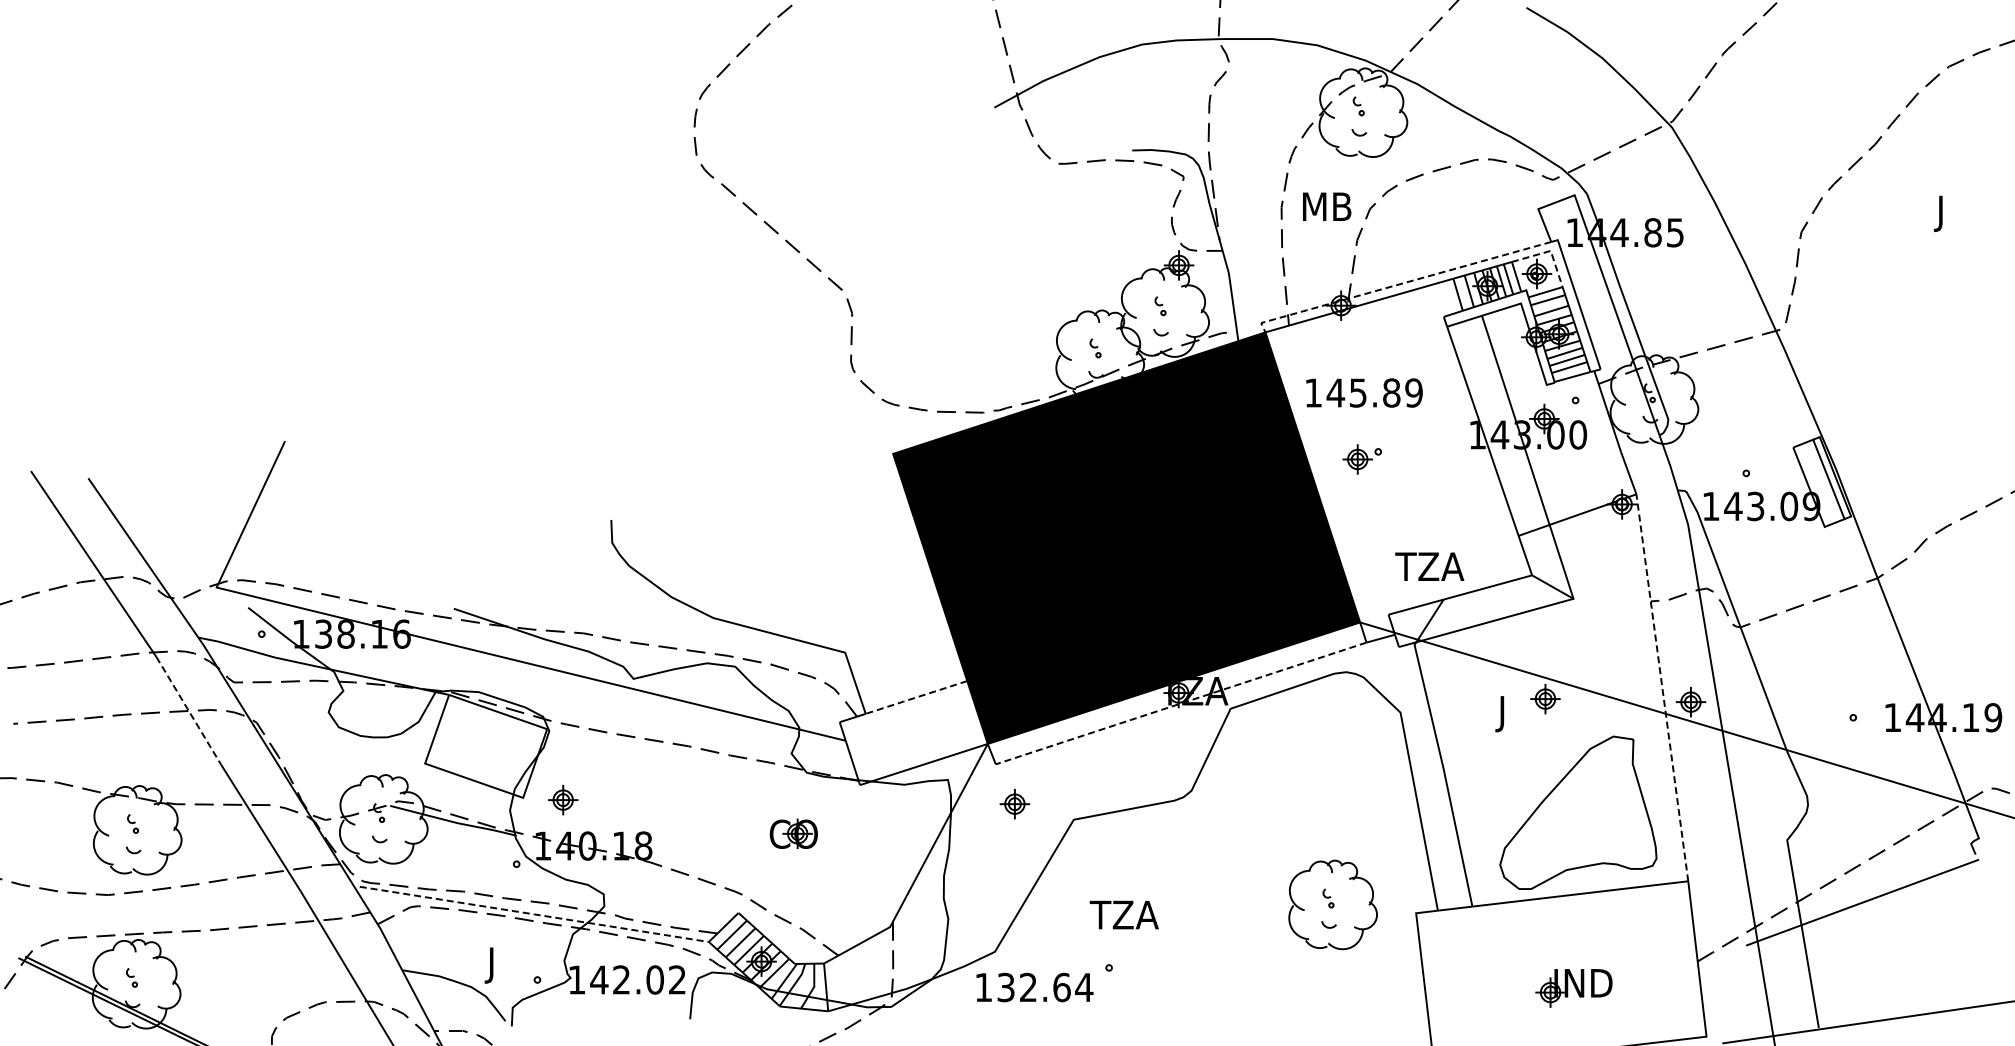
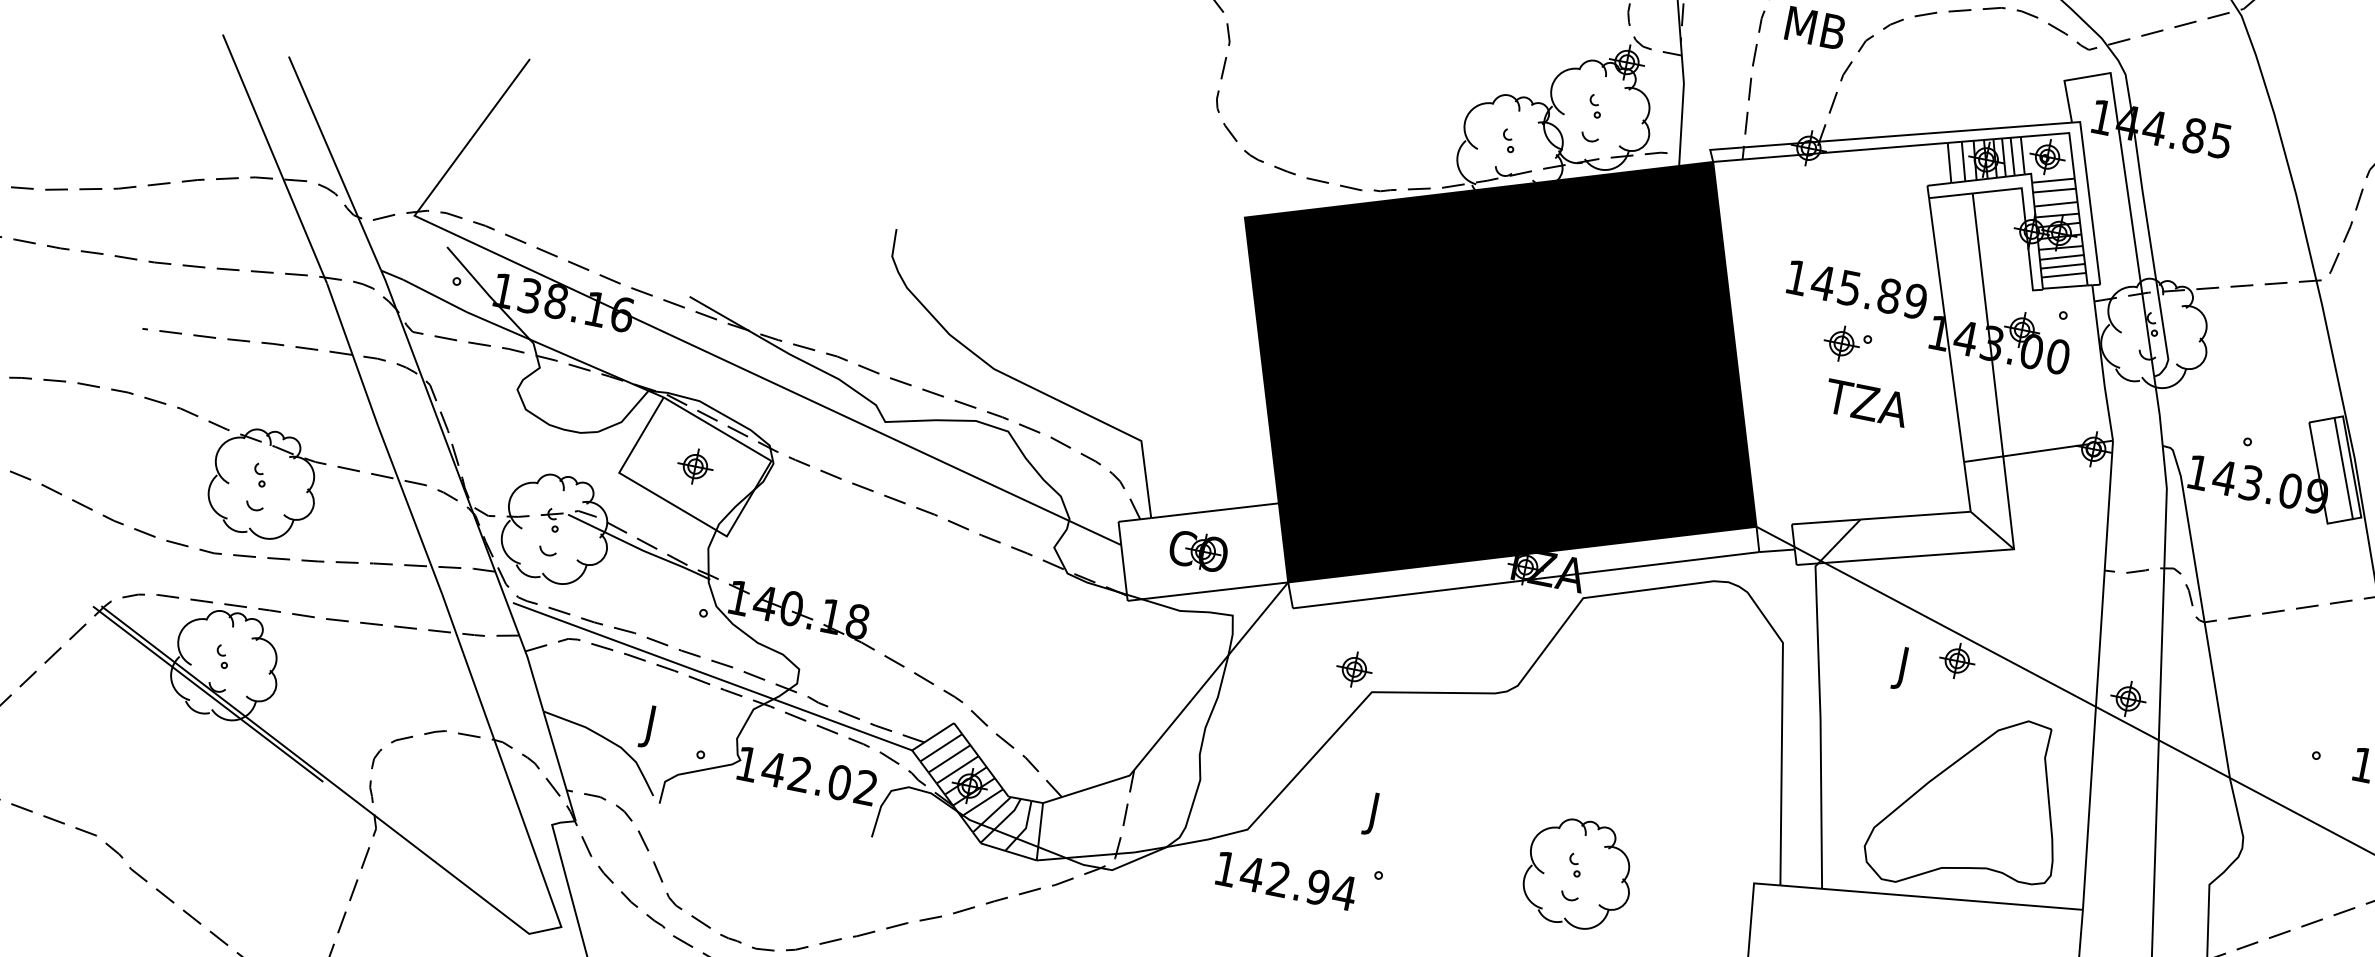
line: (1550, 250) -> (2069, 132), dashed -> solid
line: (1400, 284) -> (1883, 137), dashed -> solid
text: (1364, 392) -> (1857, 289), moved
part: (1361, 459) -> (1846, 344), moved
text: (1429, 566) -> (1866, 402), moved
line: (1662, 687) -> (2098, 674), dashed -> solid
line: (915, 697) -> (1213, 510), dashed -> solid
line: (1180, 703) -> (1525, 580), dashed -> solid
line: (188, 710) -> (352, 354), dashed -> solid
part: (563, 799) -> (695, 465), moved
part: (1014, 804) -> (1353, 669), moved
part: (793, 833) -> (1198, 550), moved
part: (1332, 904) -> (1578, 873), moved
line: (534, 914) -> (712, 676), dashed -> solid
text: (1123, 918) -> (1407, 820), TZA -> J
text: (1033, 987) -> (1284, 880), 132.64 -> 142.94

